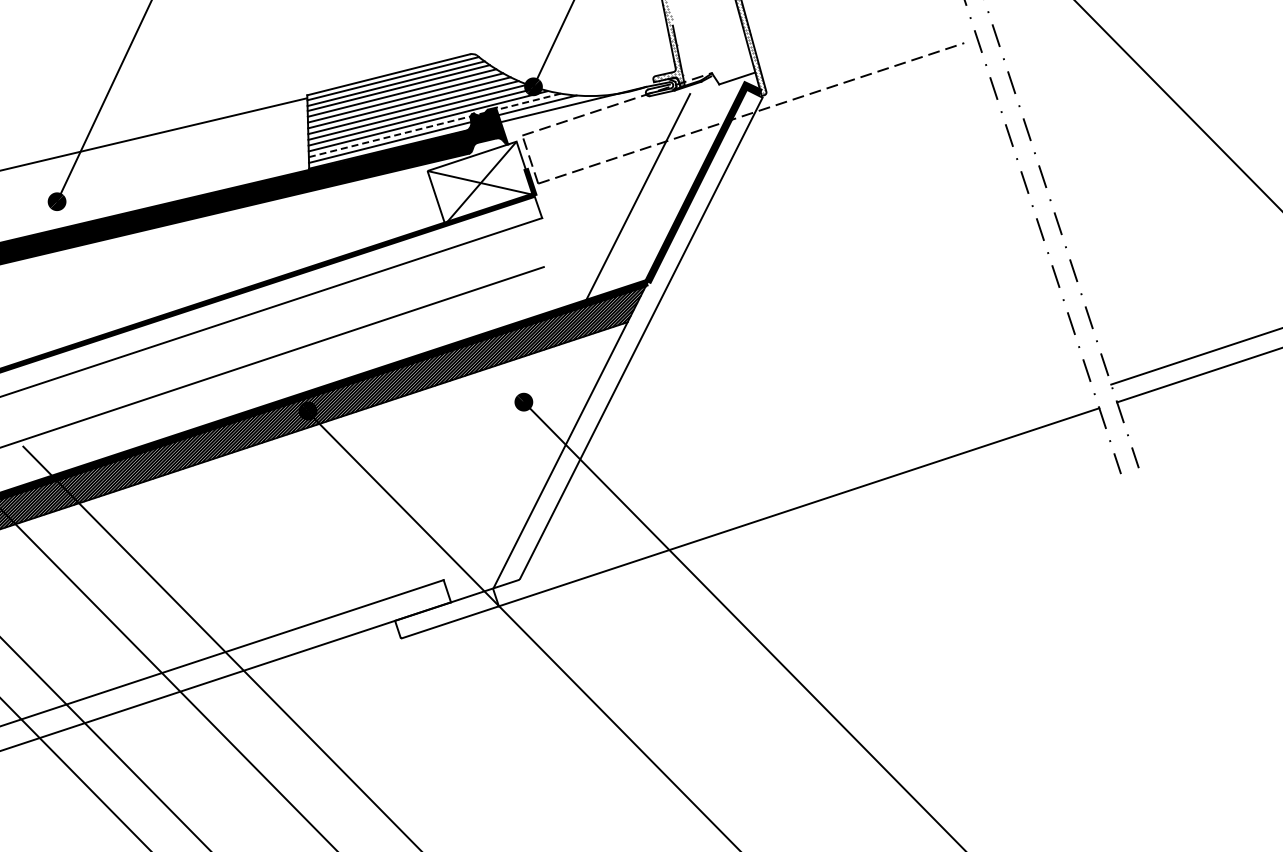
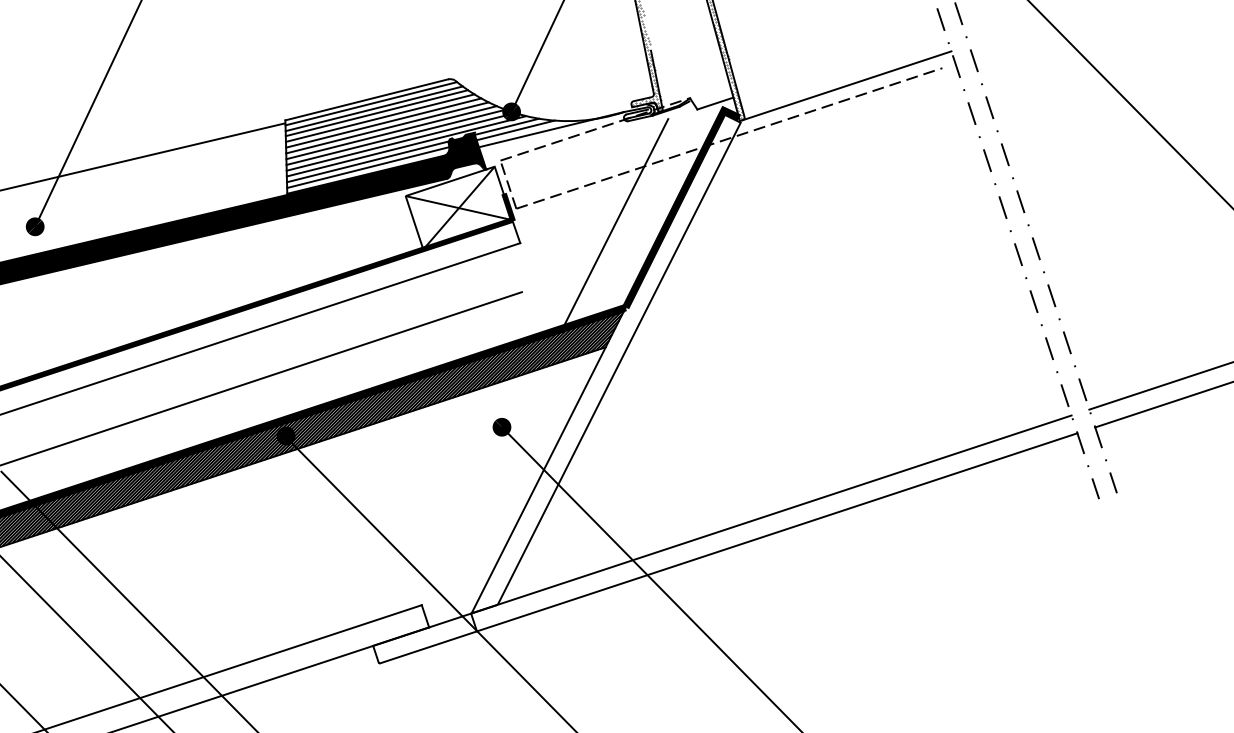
line: (868, 60) -> (846, 85), added
line: (434, 125) -> (412, 150), dashed -> solid
line: (793, 489) -> (771, 514), added

